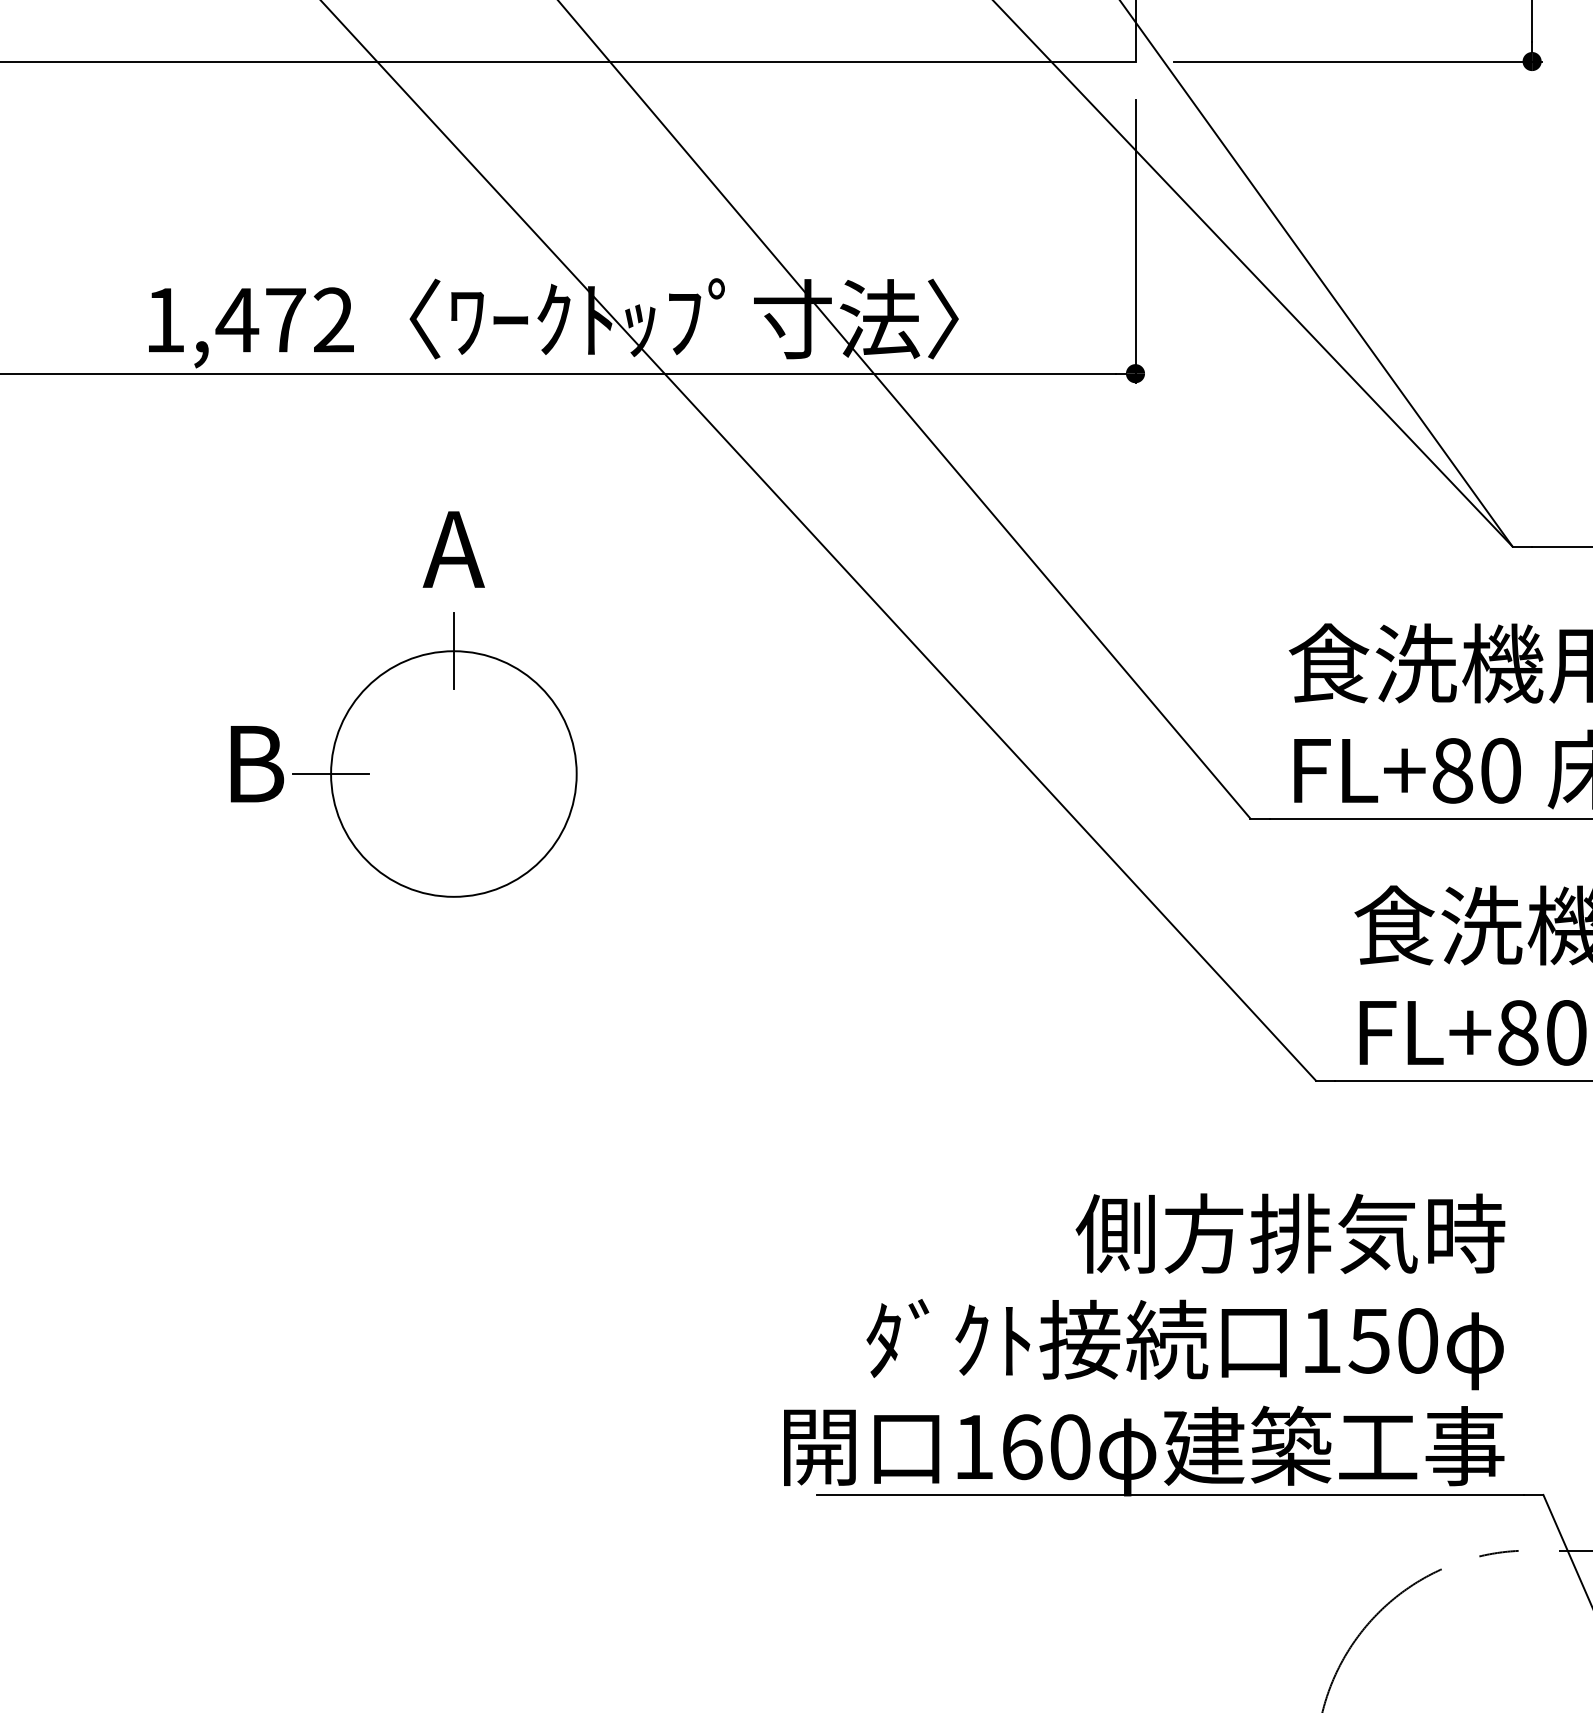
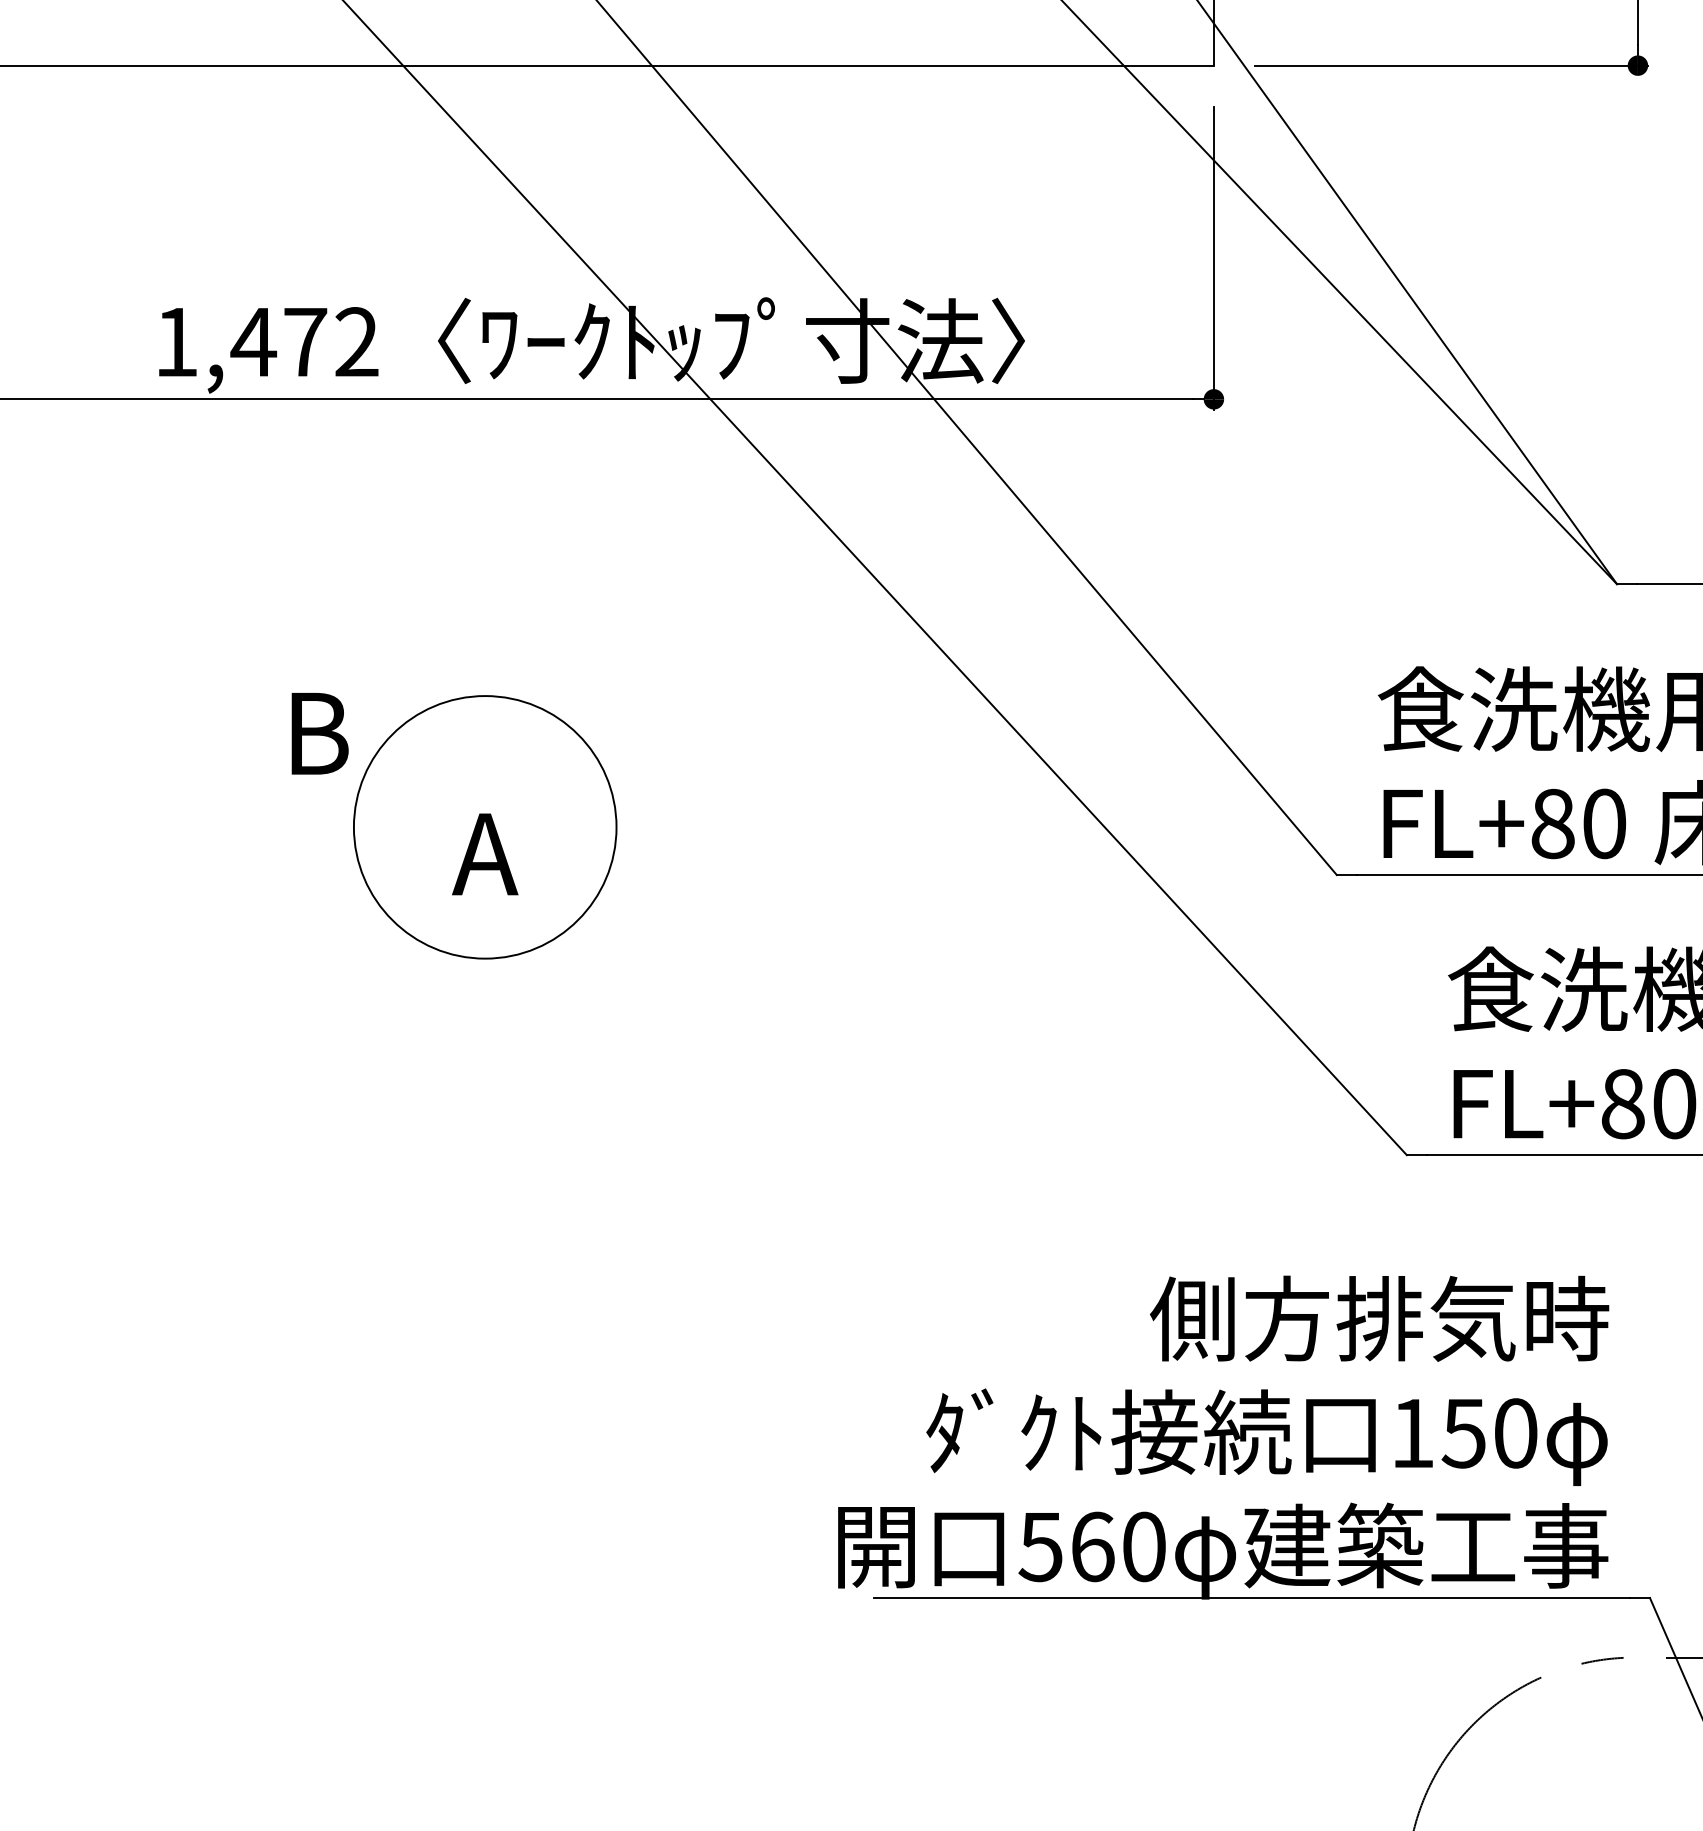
text: (454, 549) -> (485, 854), moved
line: (454, 650) -> (485, 695), removed
text: (256, 763) -> (319, 733), moved
line: (330, 774) -> (353, 827), removed
text: (973, 1447) -> (1040, 1547), 160 -> 560

